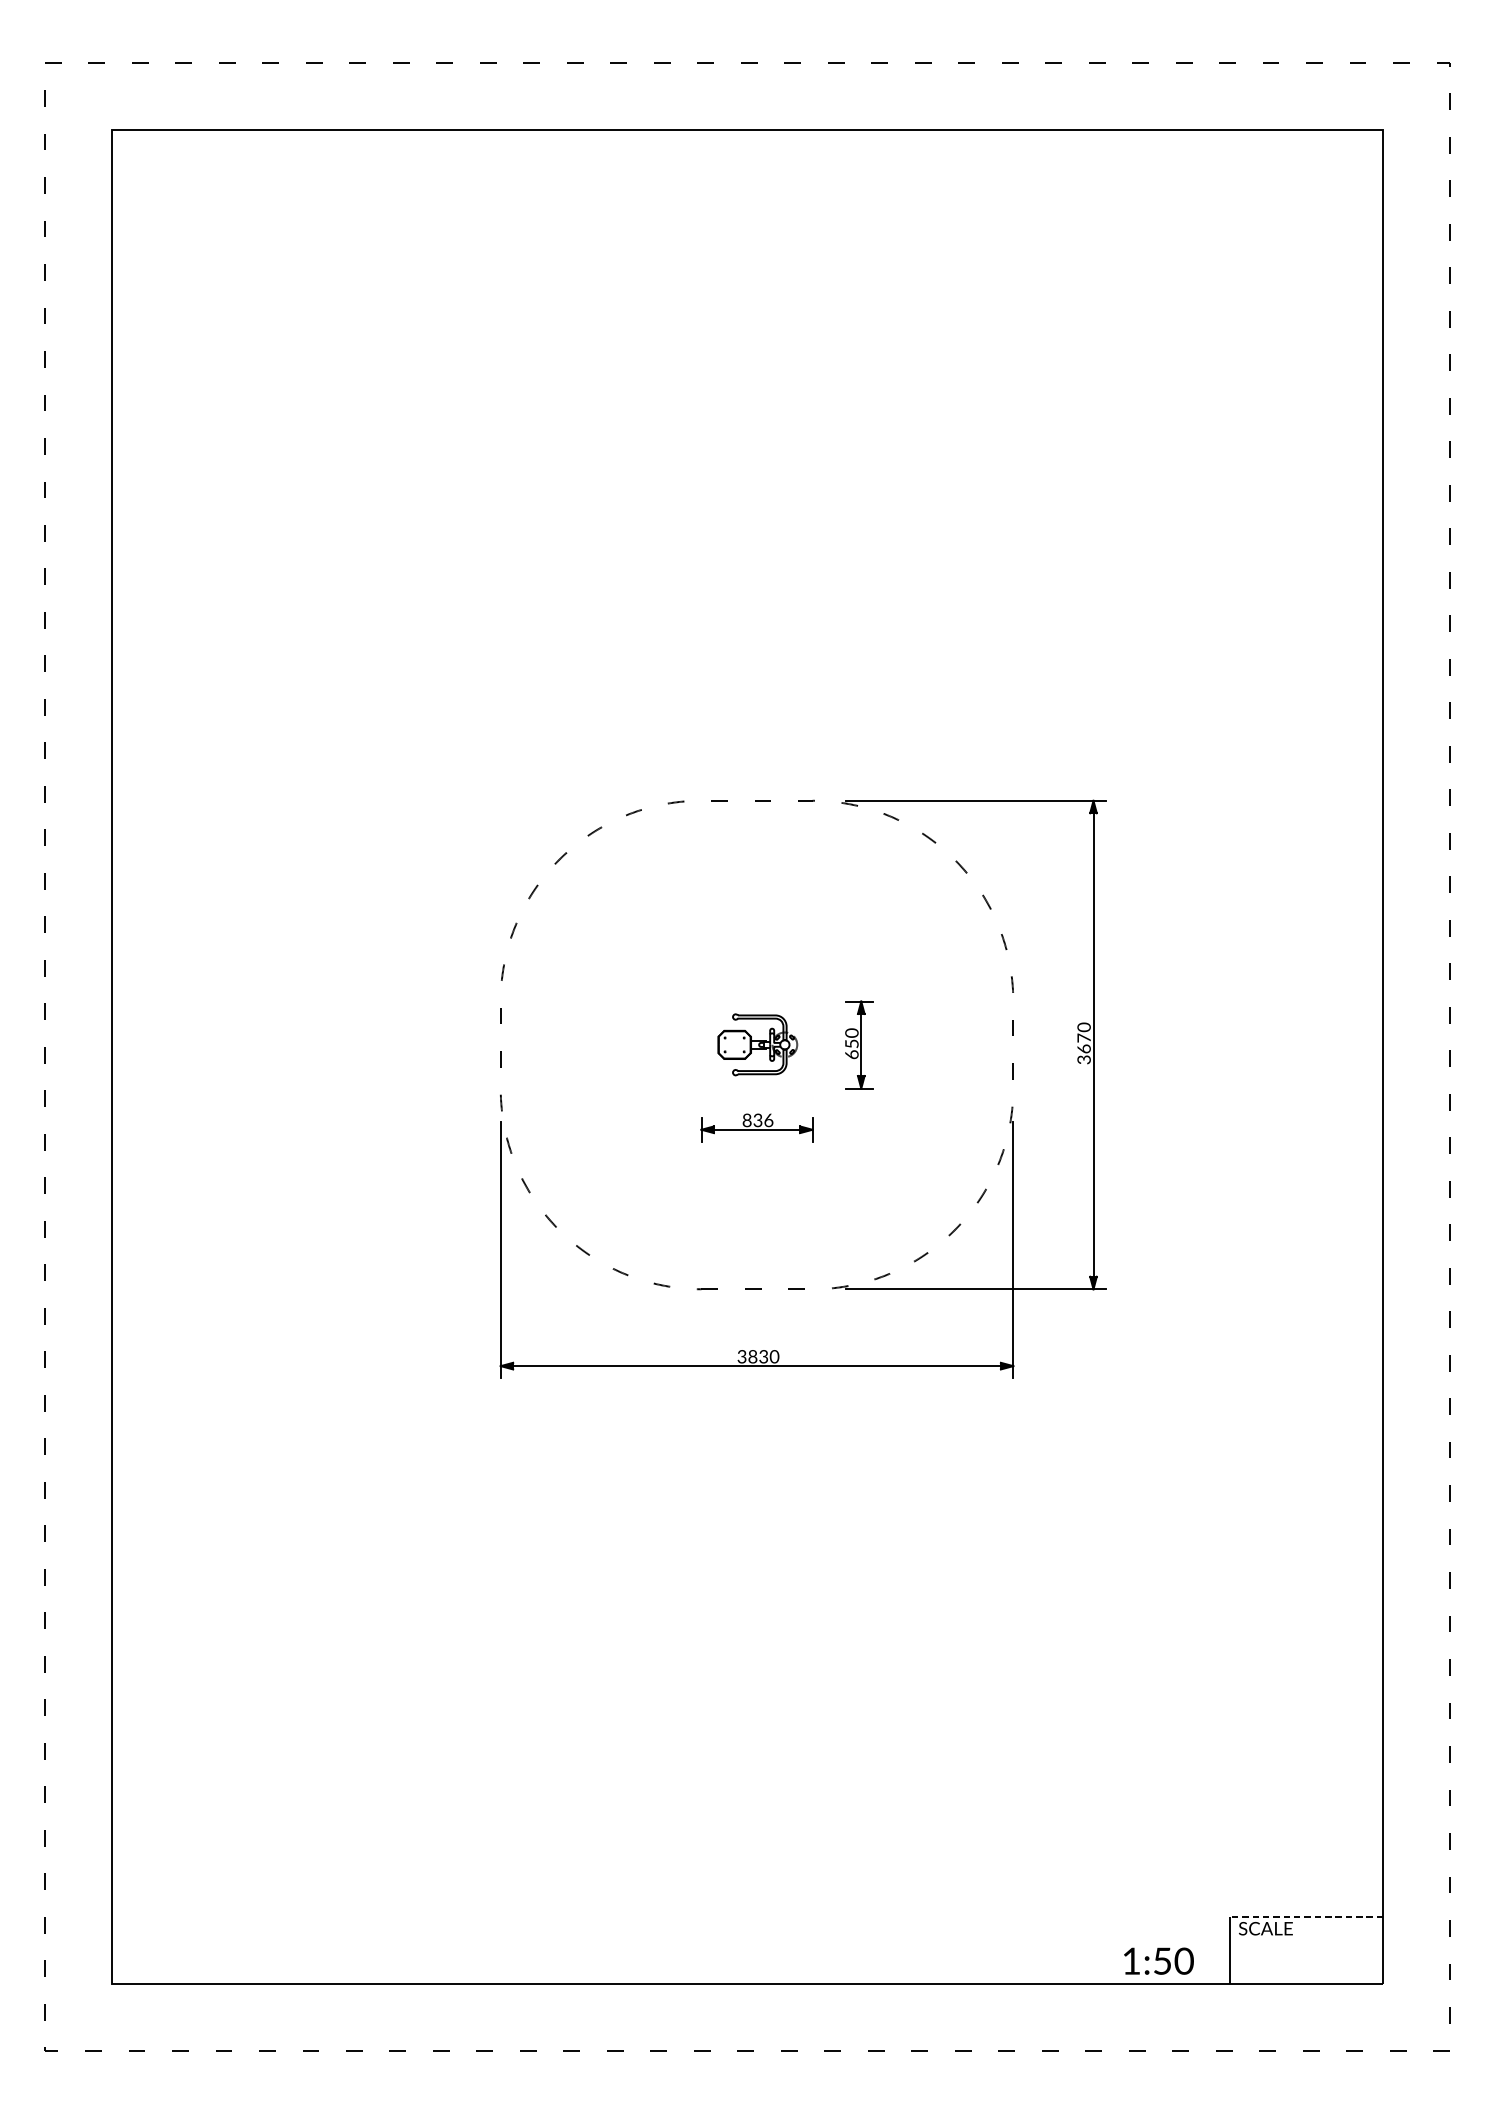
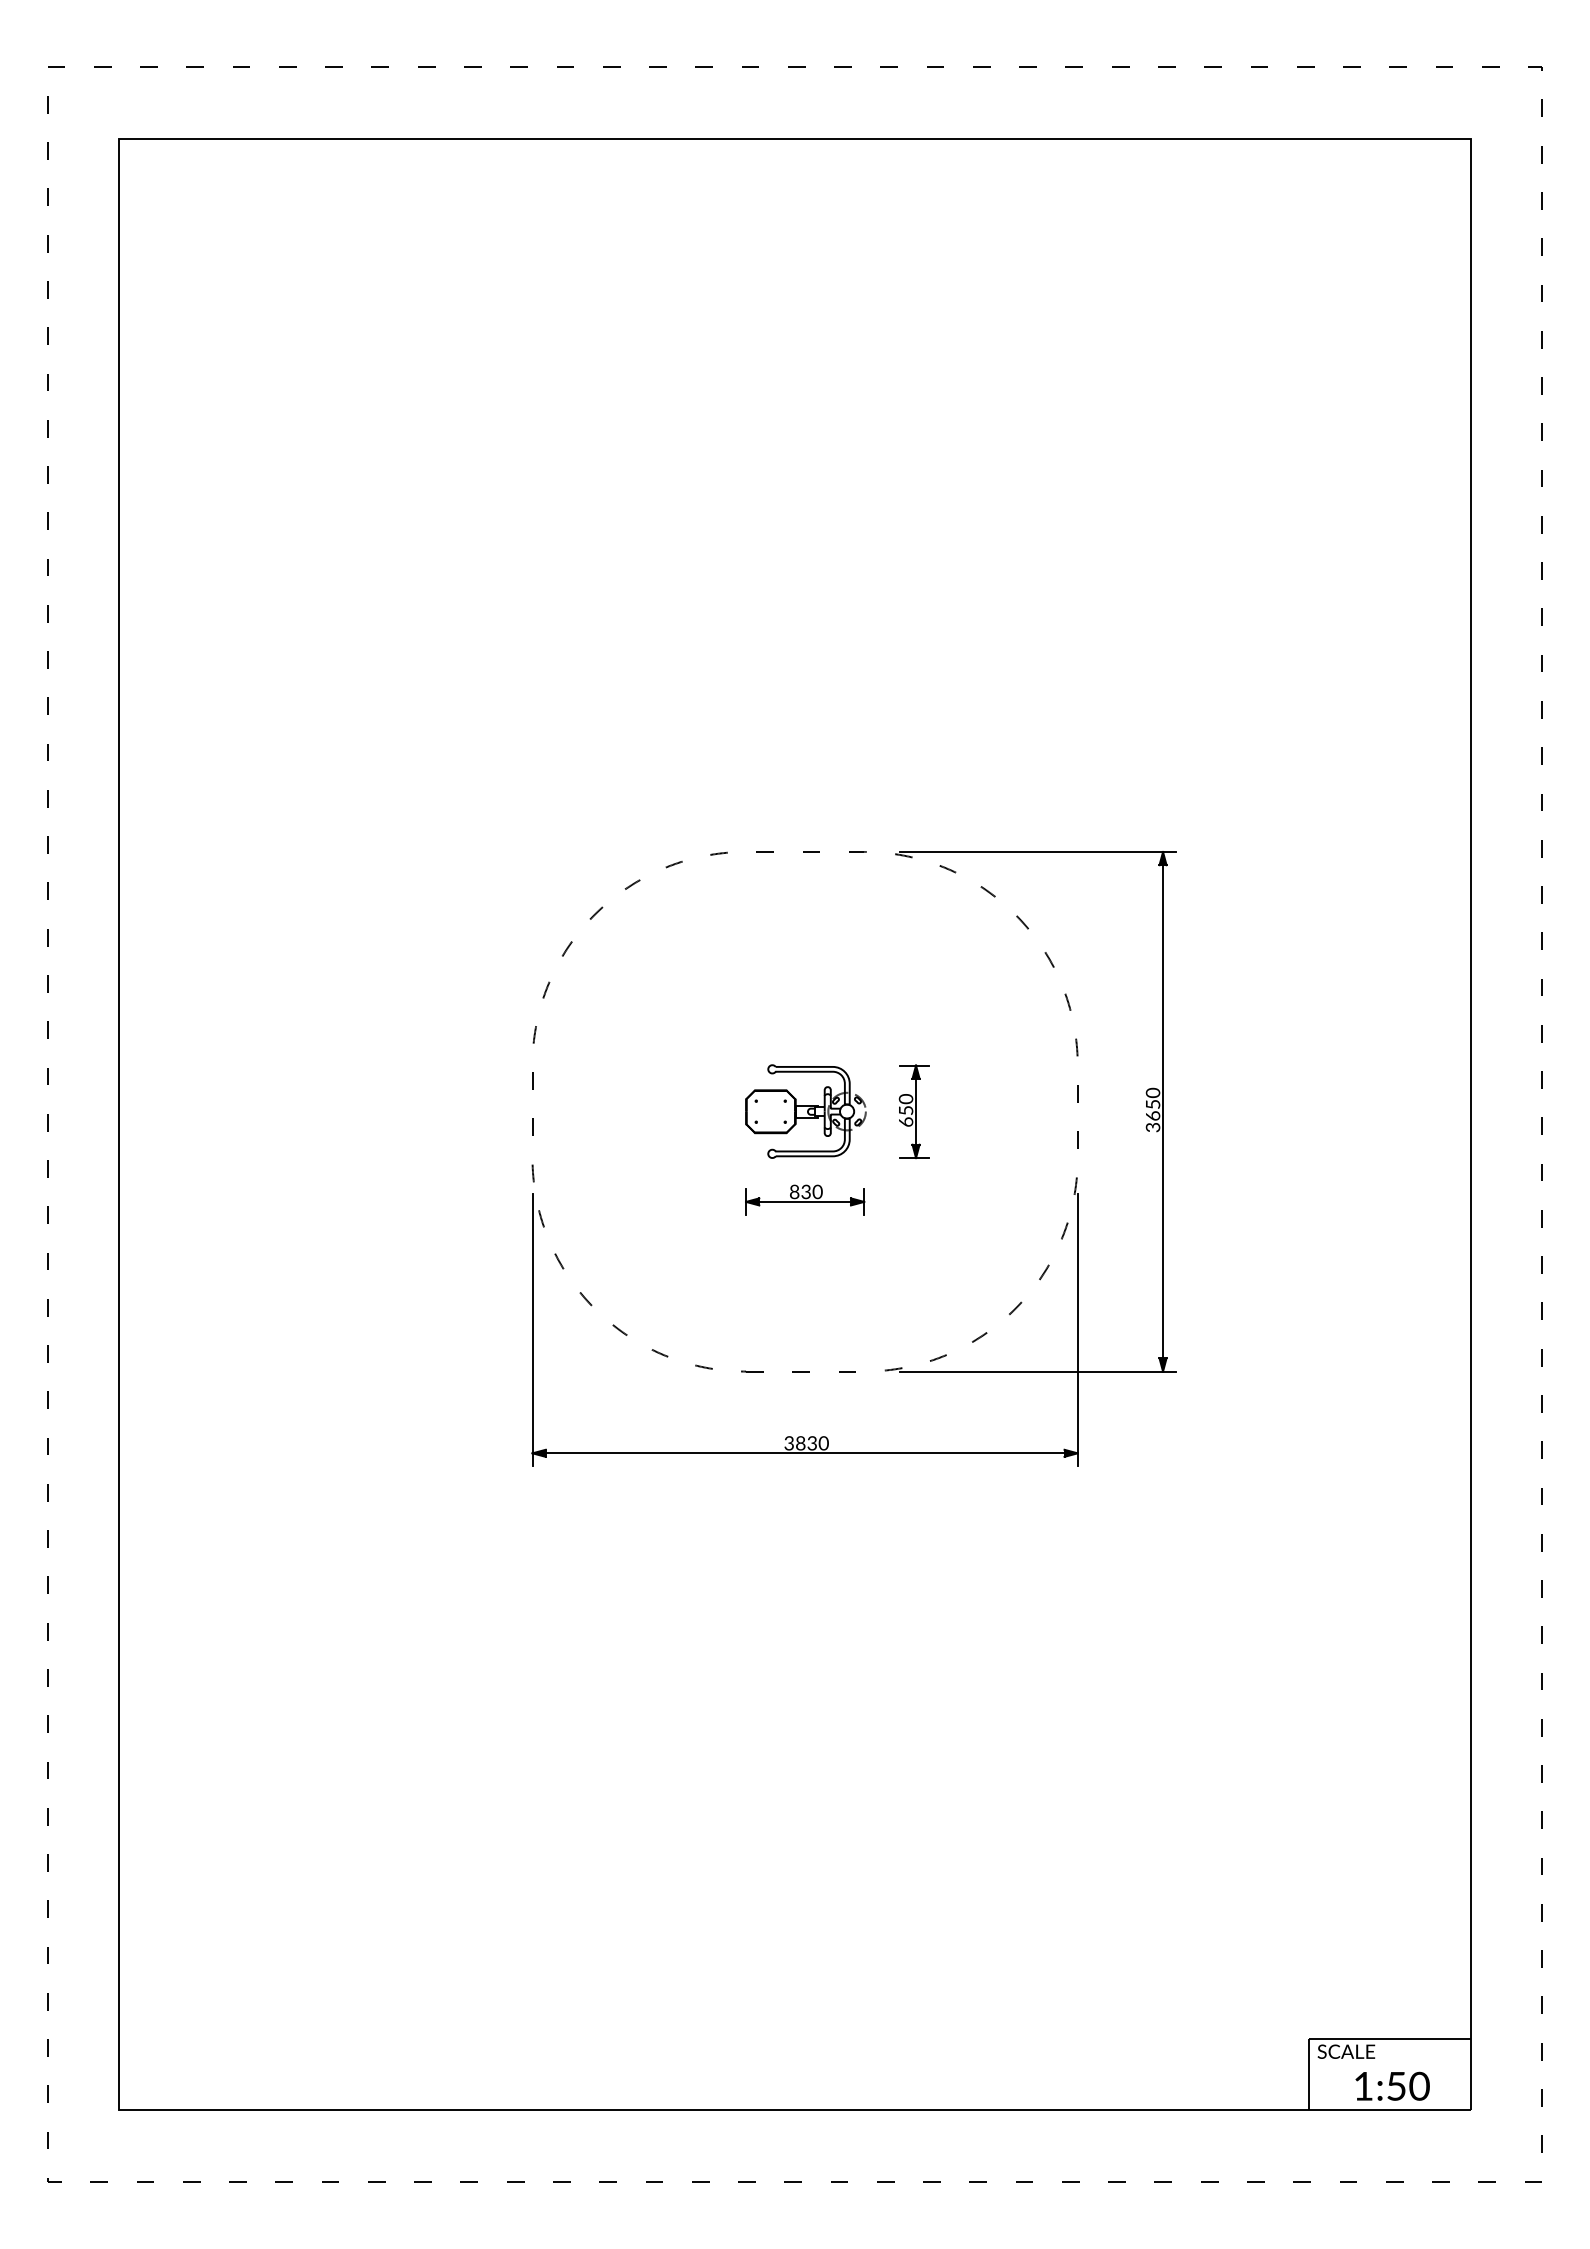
text: (1084, 1038) -> (1153, 1104), 3670 -> 3650
part: (757, 1044) -> (805, 1111), size x1.43
text: (768, 1119) -> (817, 1191), 836 -> 830
line: (1306, 1917) -> (1389, 2039), dashed -> solid
text: (1158, 1960) -> (1392, 2085), moved

